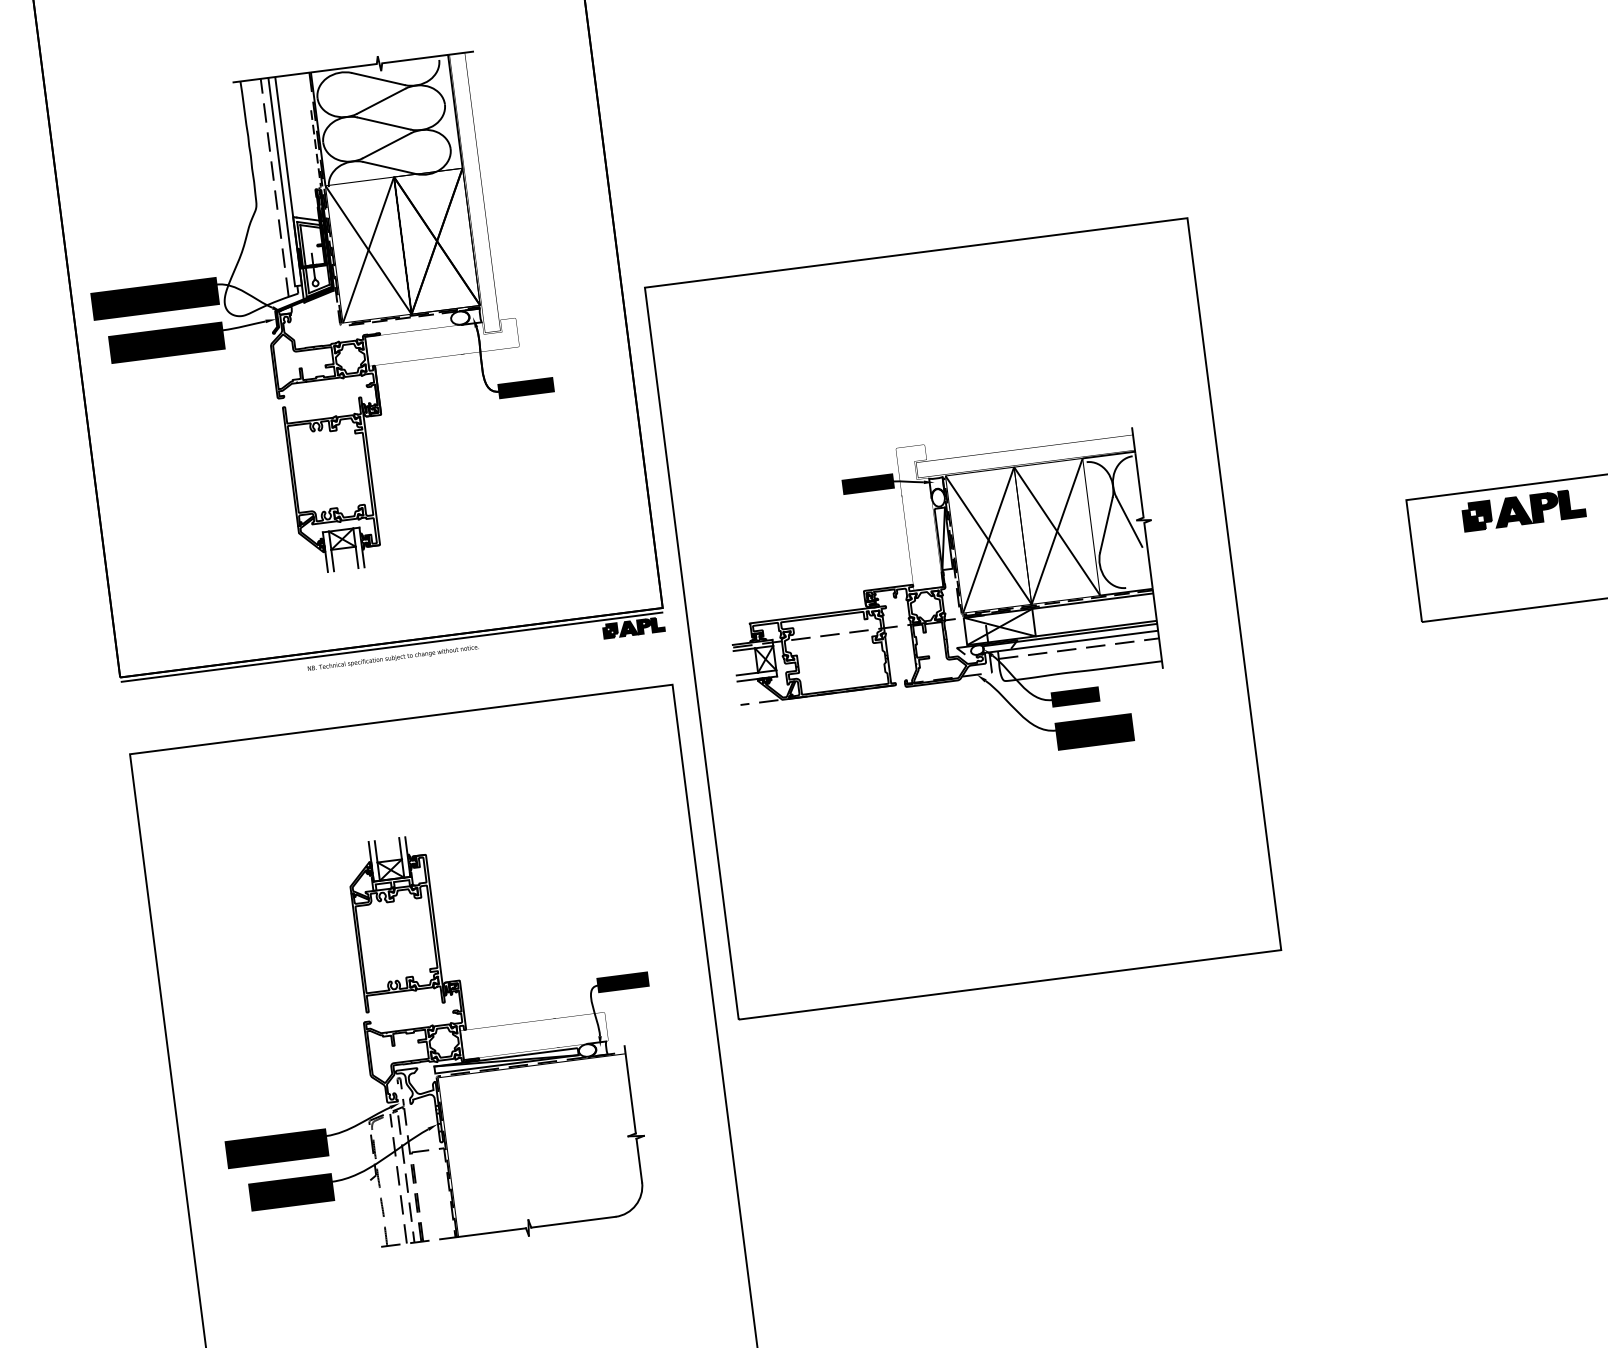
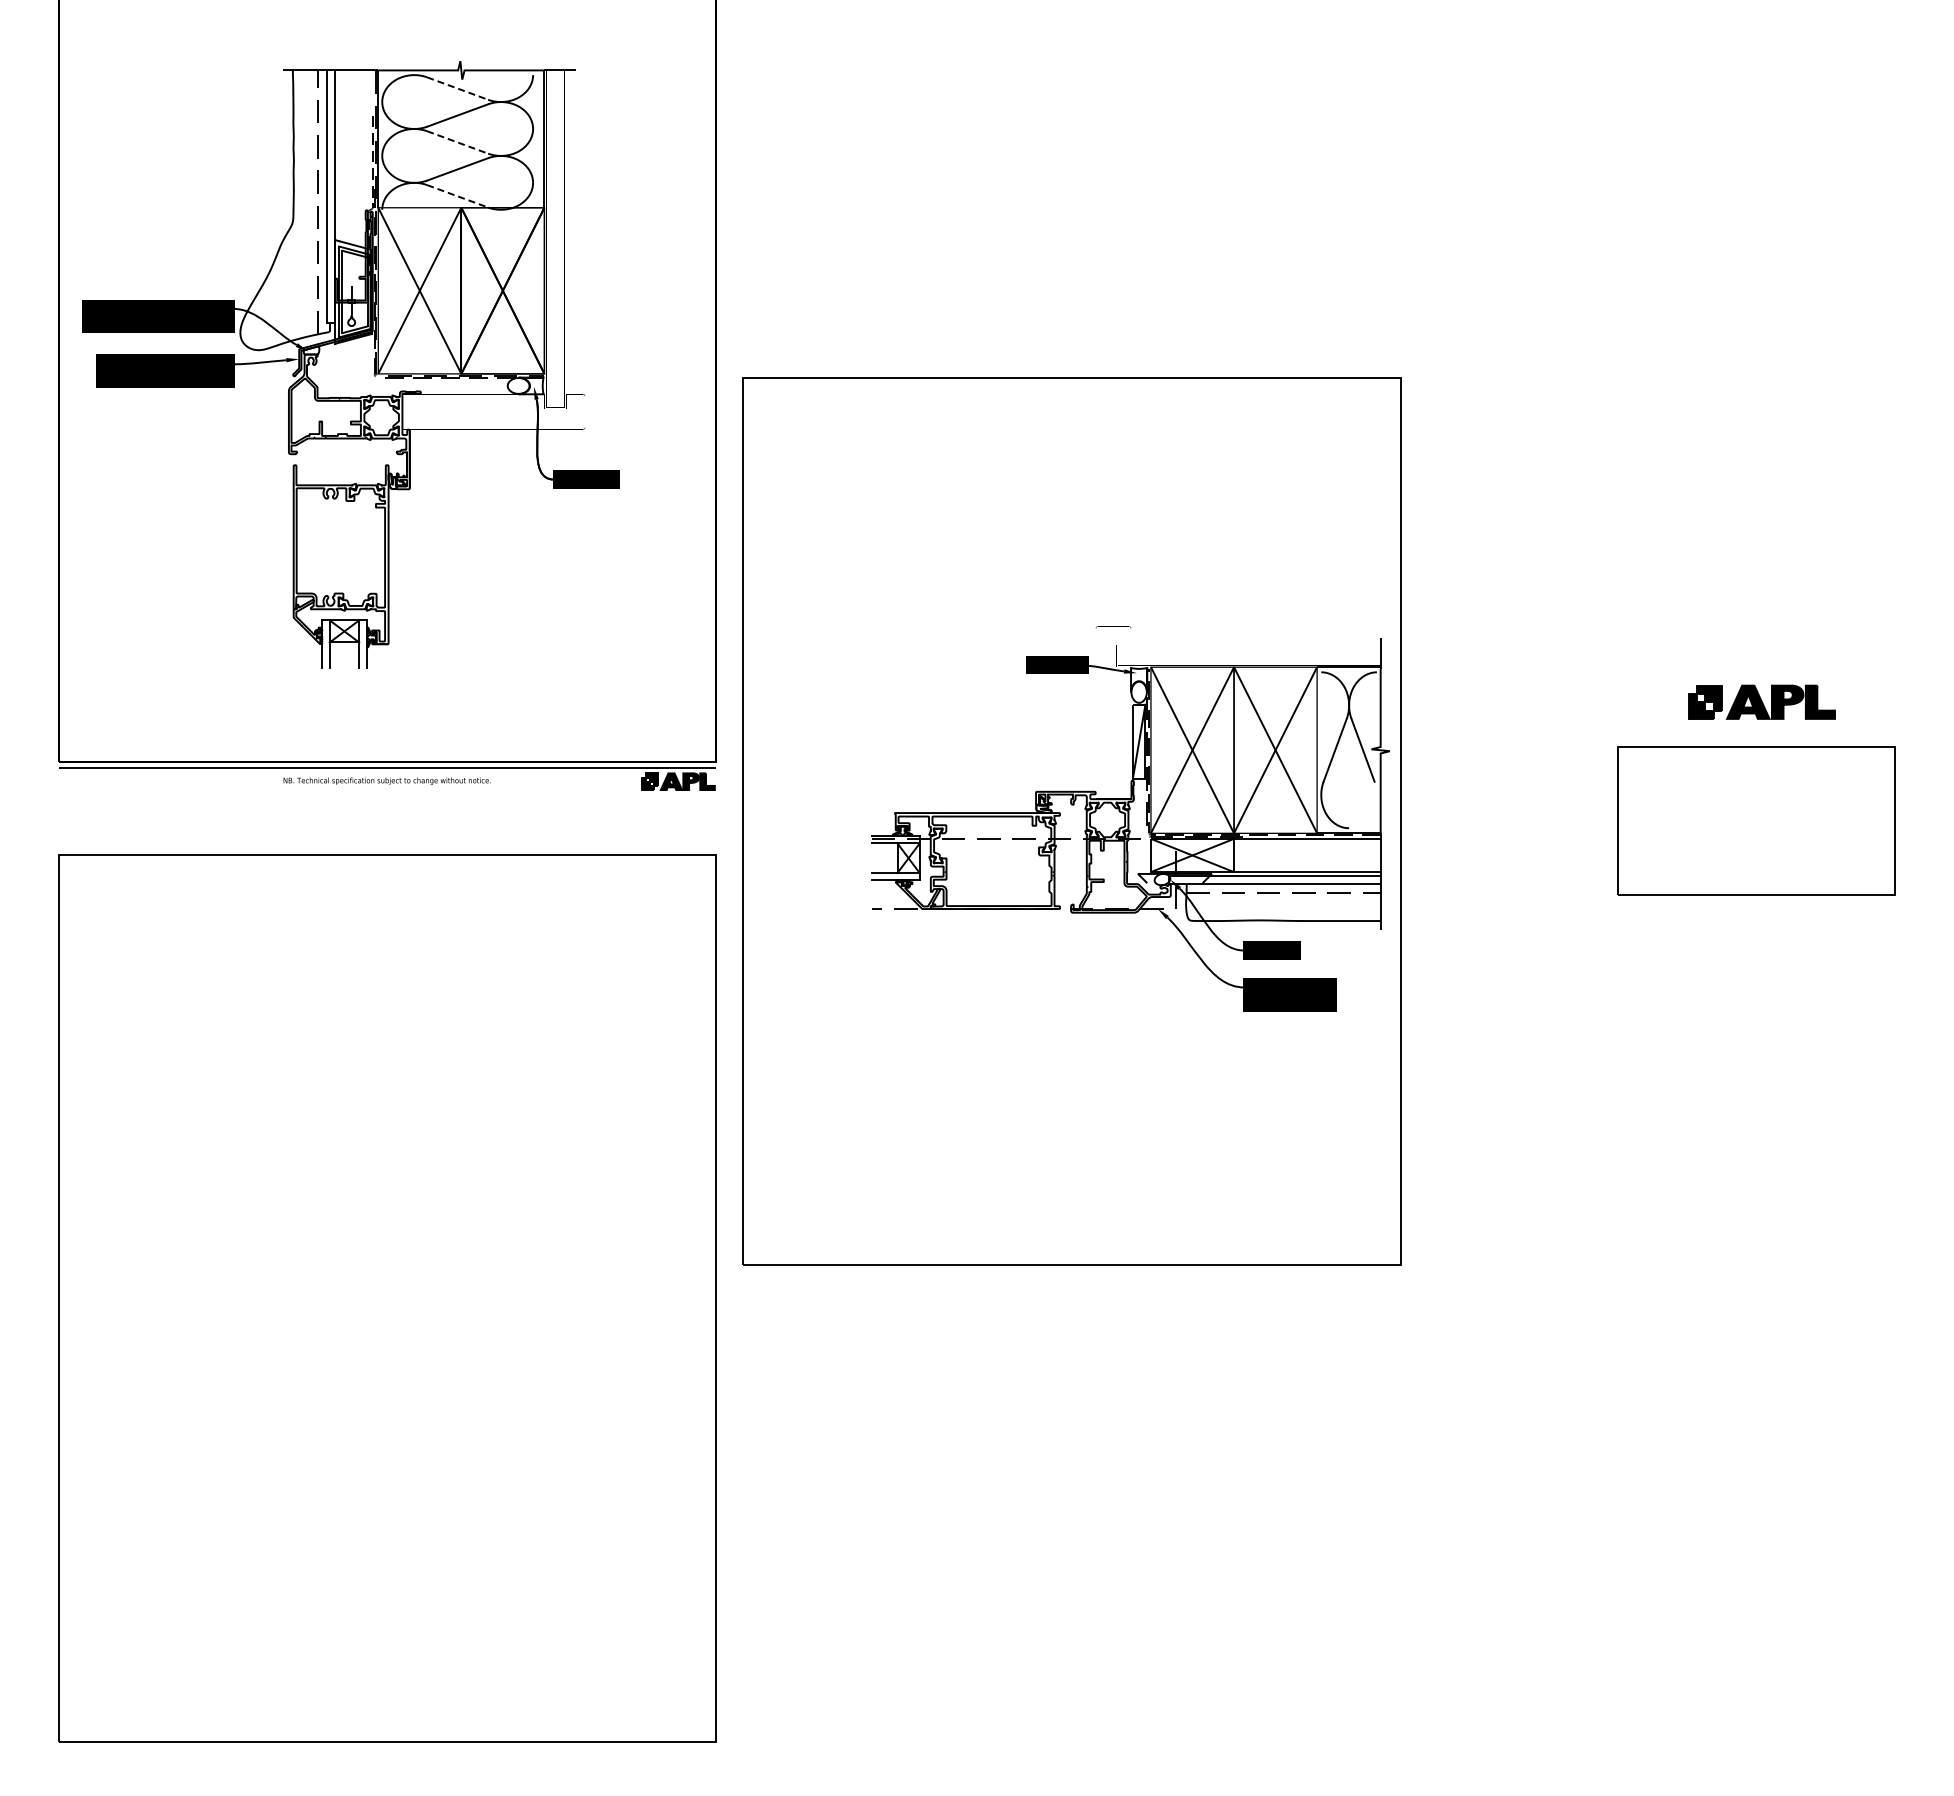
line: (379, 78) -> (458, 88), solid -> dashed
line: (384, 123) -> (458, 142), solid -> dashed
line: (390, 168) -> (458, 196), solid -> dashed
part: (1523, 509) -> (1761, 701), moved
part: (944, 603) -> (1130, 818), moved
part: (434, 1040) -> (377, 1242), removed

